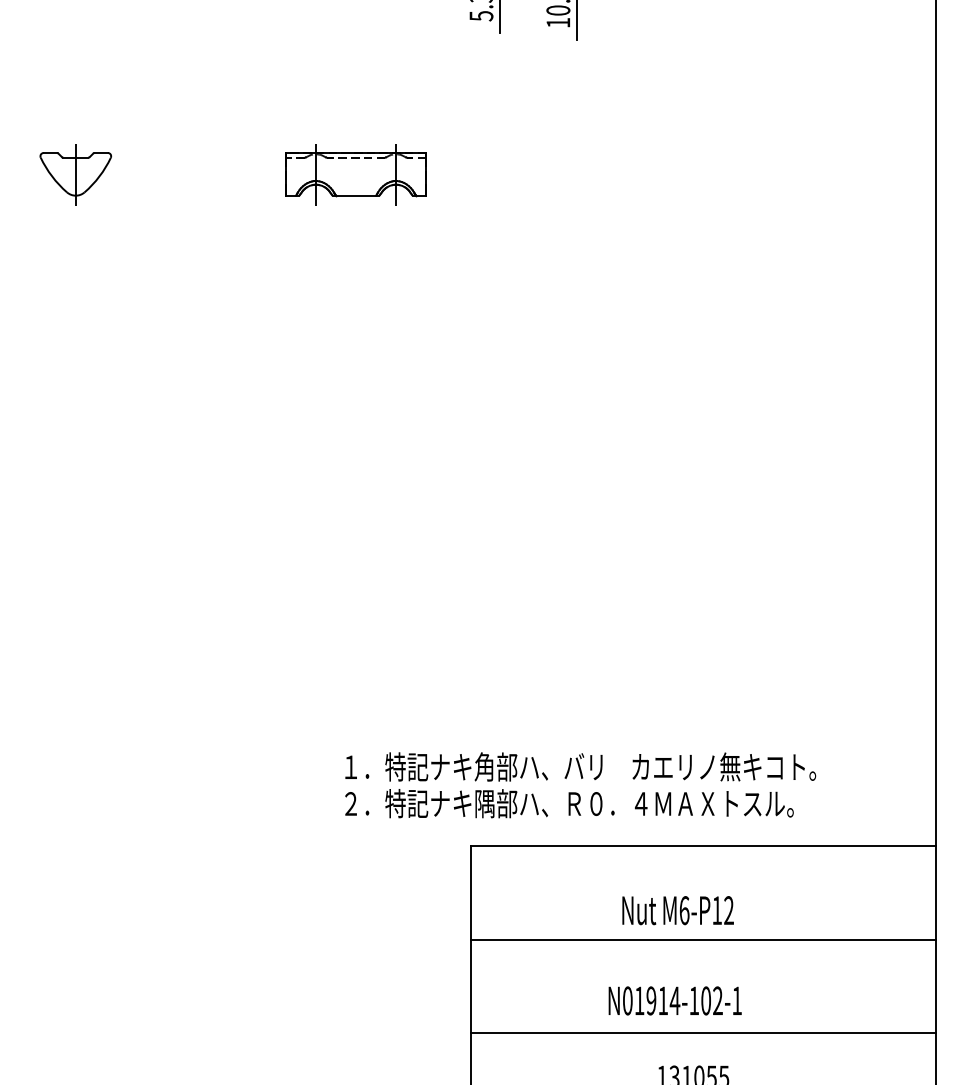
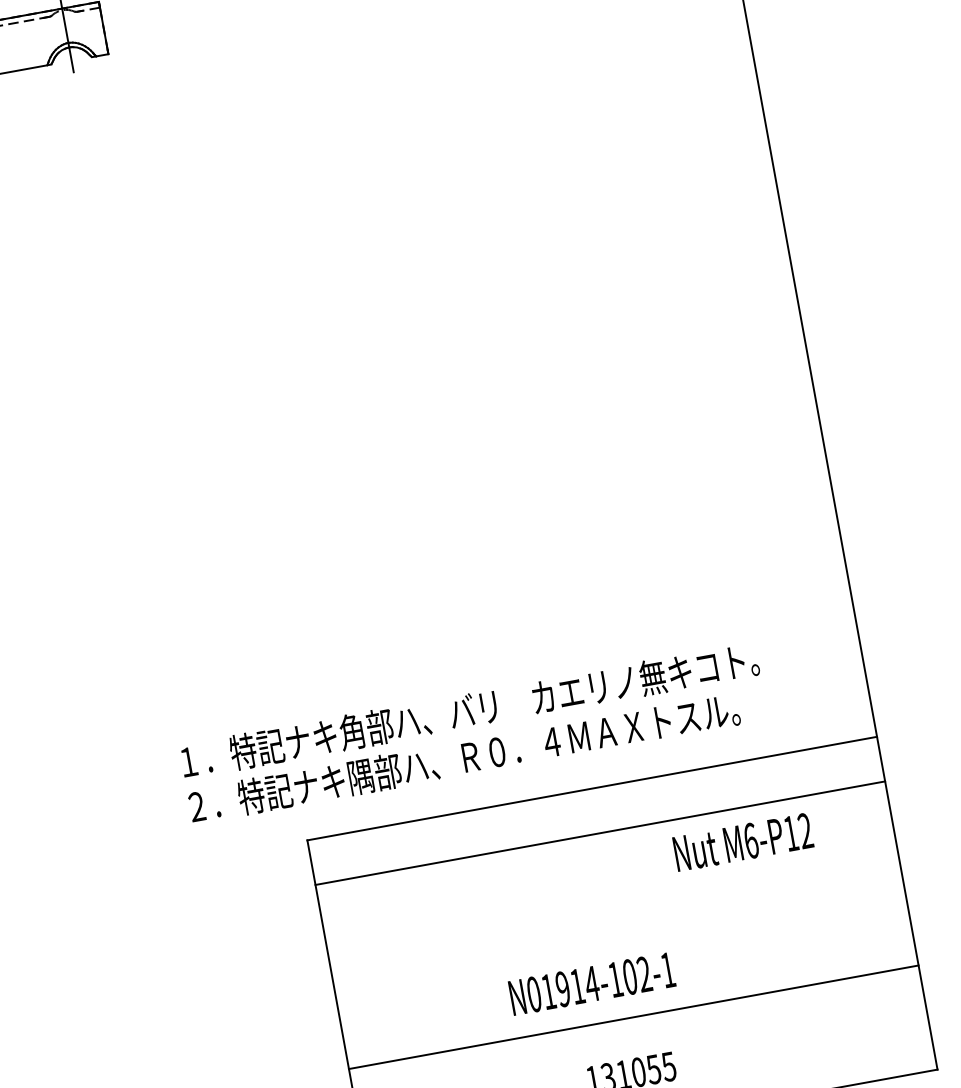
text: (580, 785) -> (473, 733), moved
text: (677, 910) -> (742, 842), moved
line: (703, 939) -> (600, 832), moved

